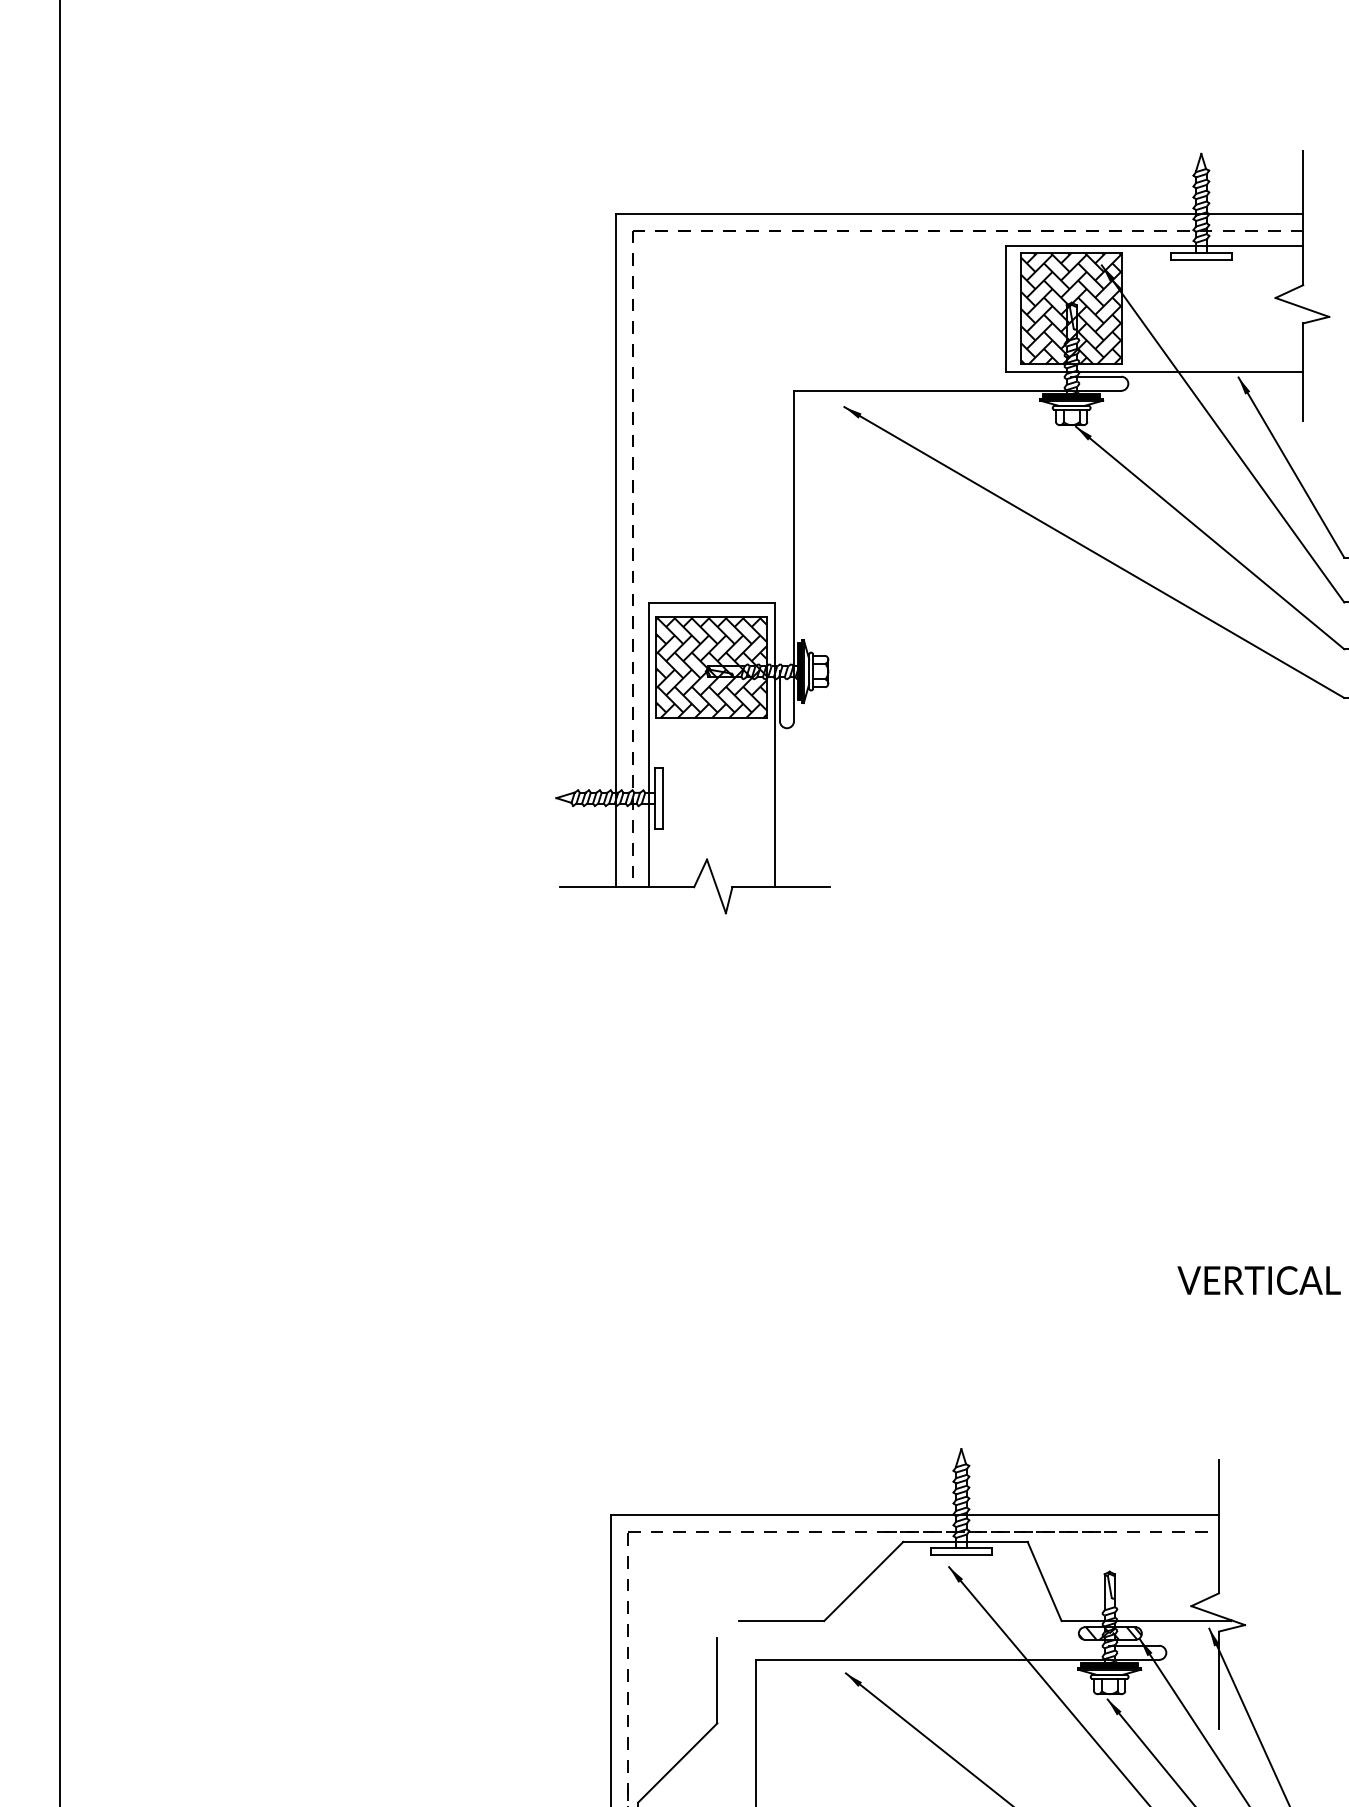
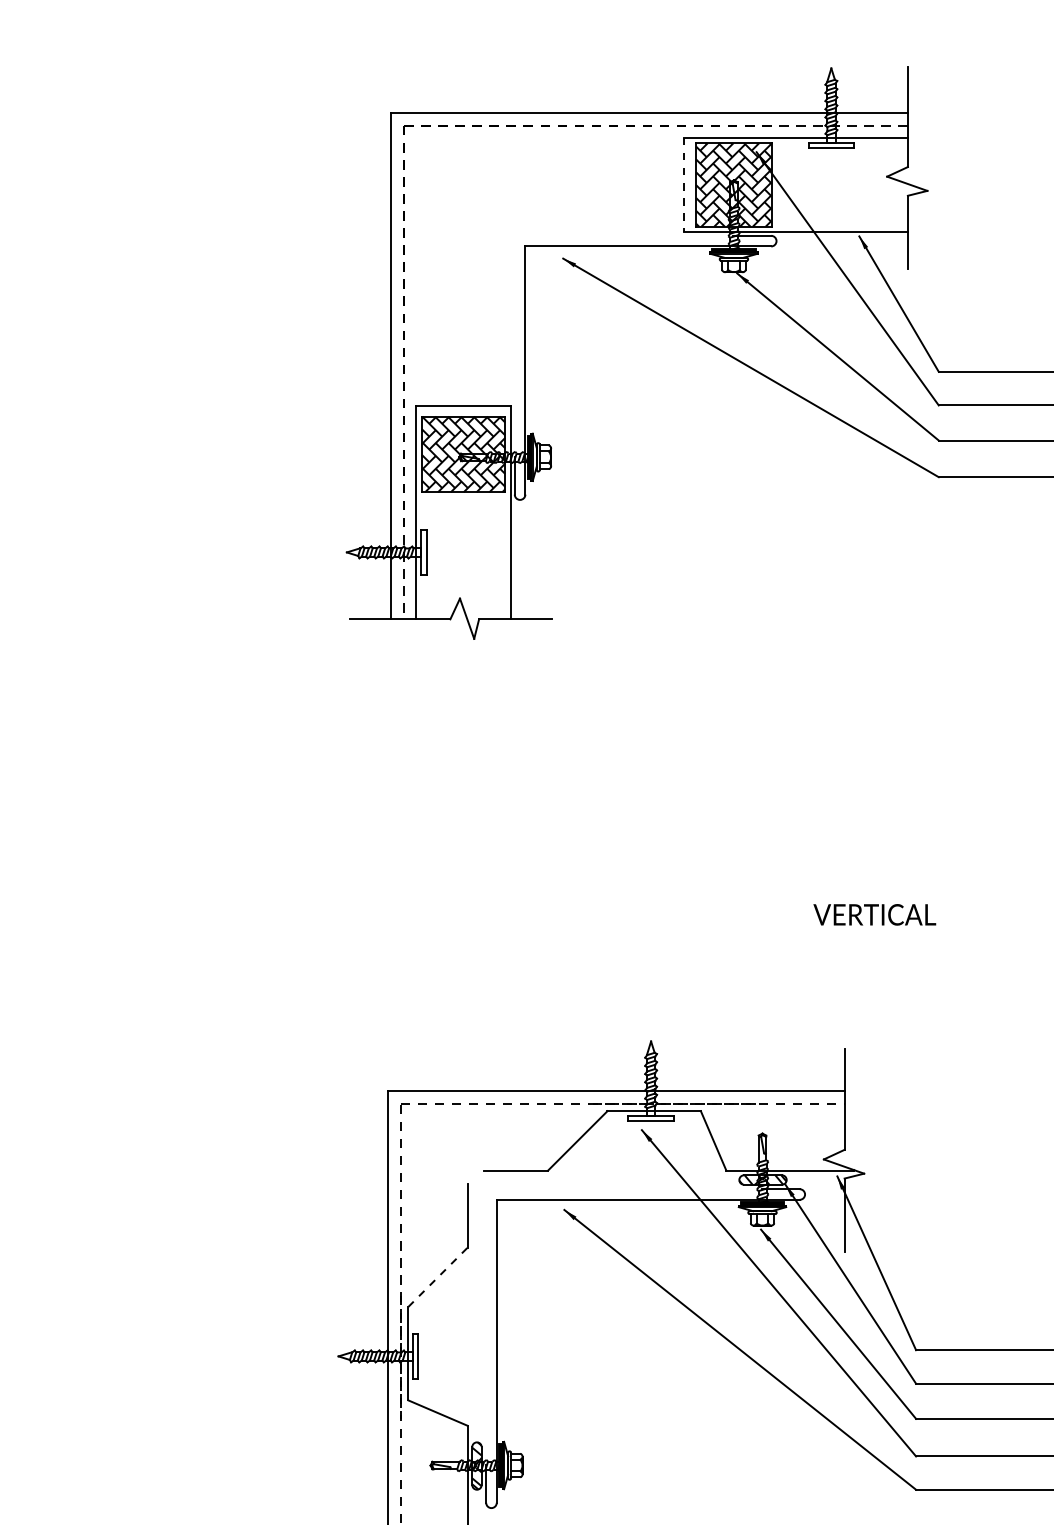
line: (1005, 309) -> (684, 185), solid -> dashed
line: (678, 1761) -> (438, 1276), solid -> dashed

